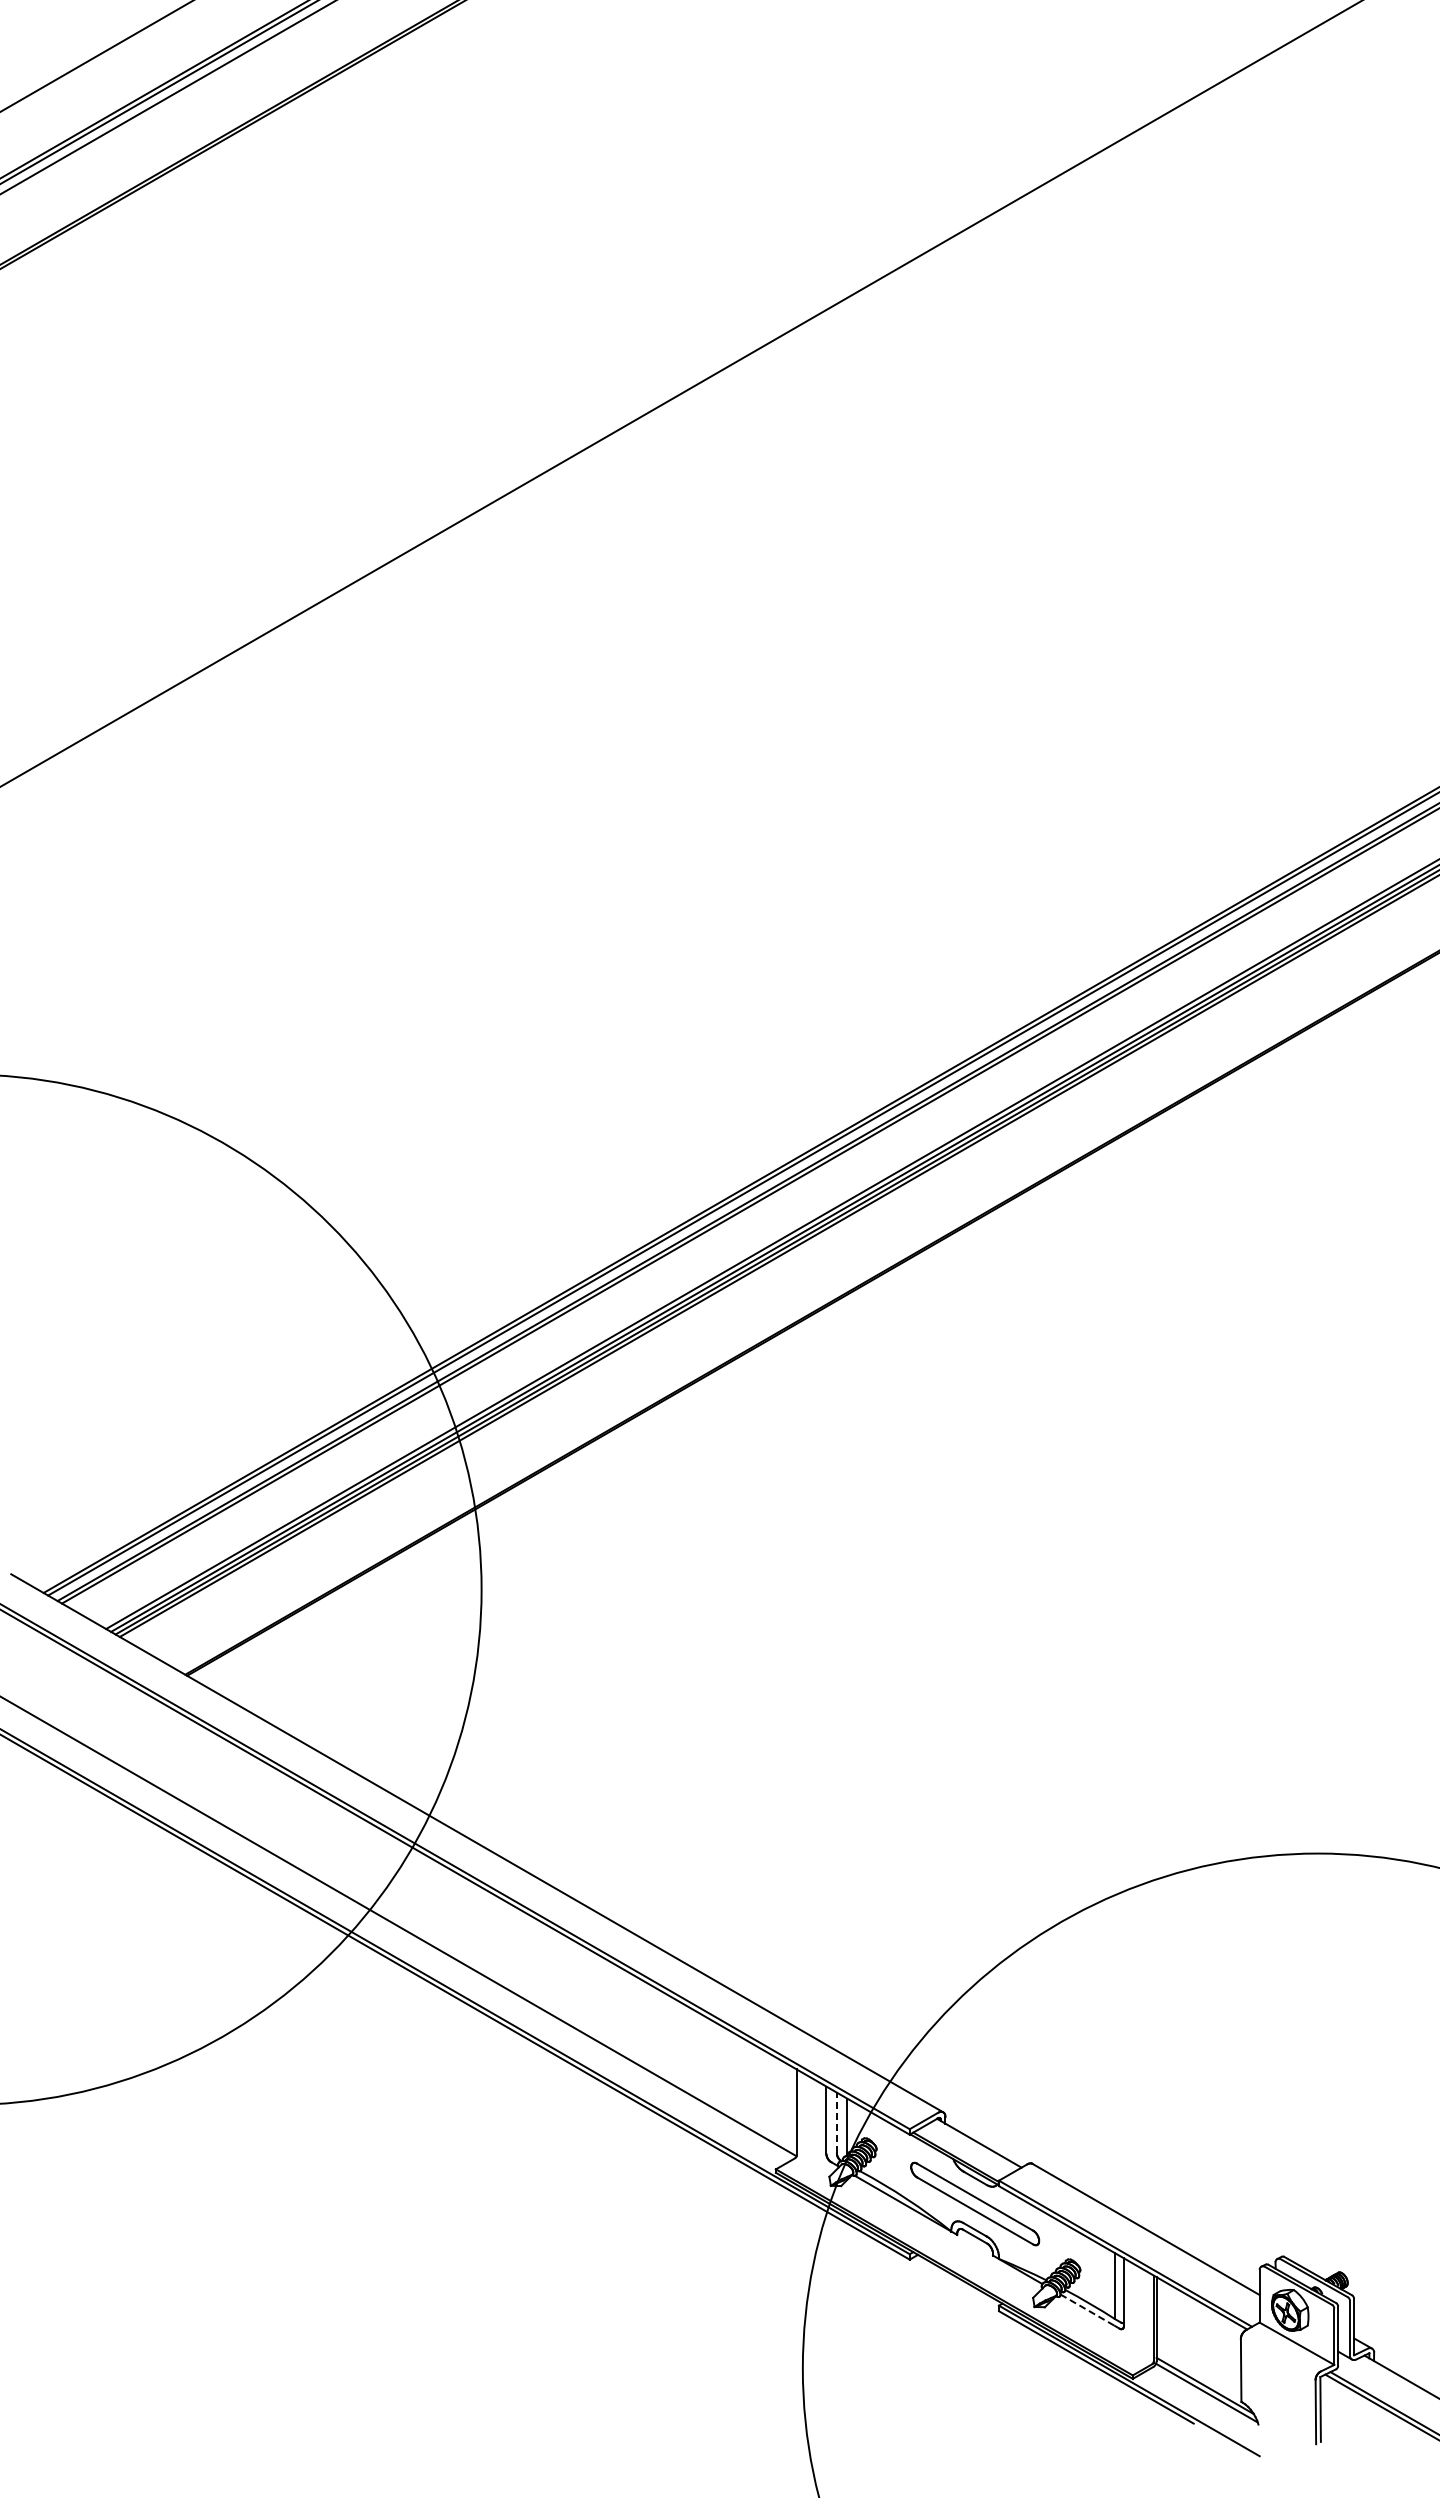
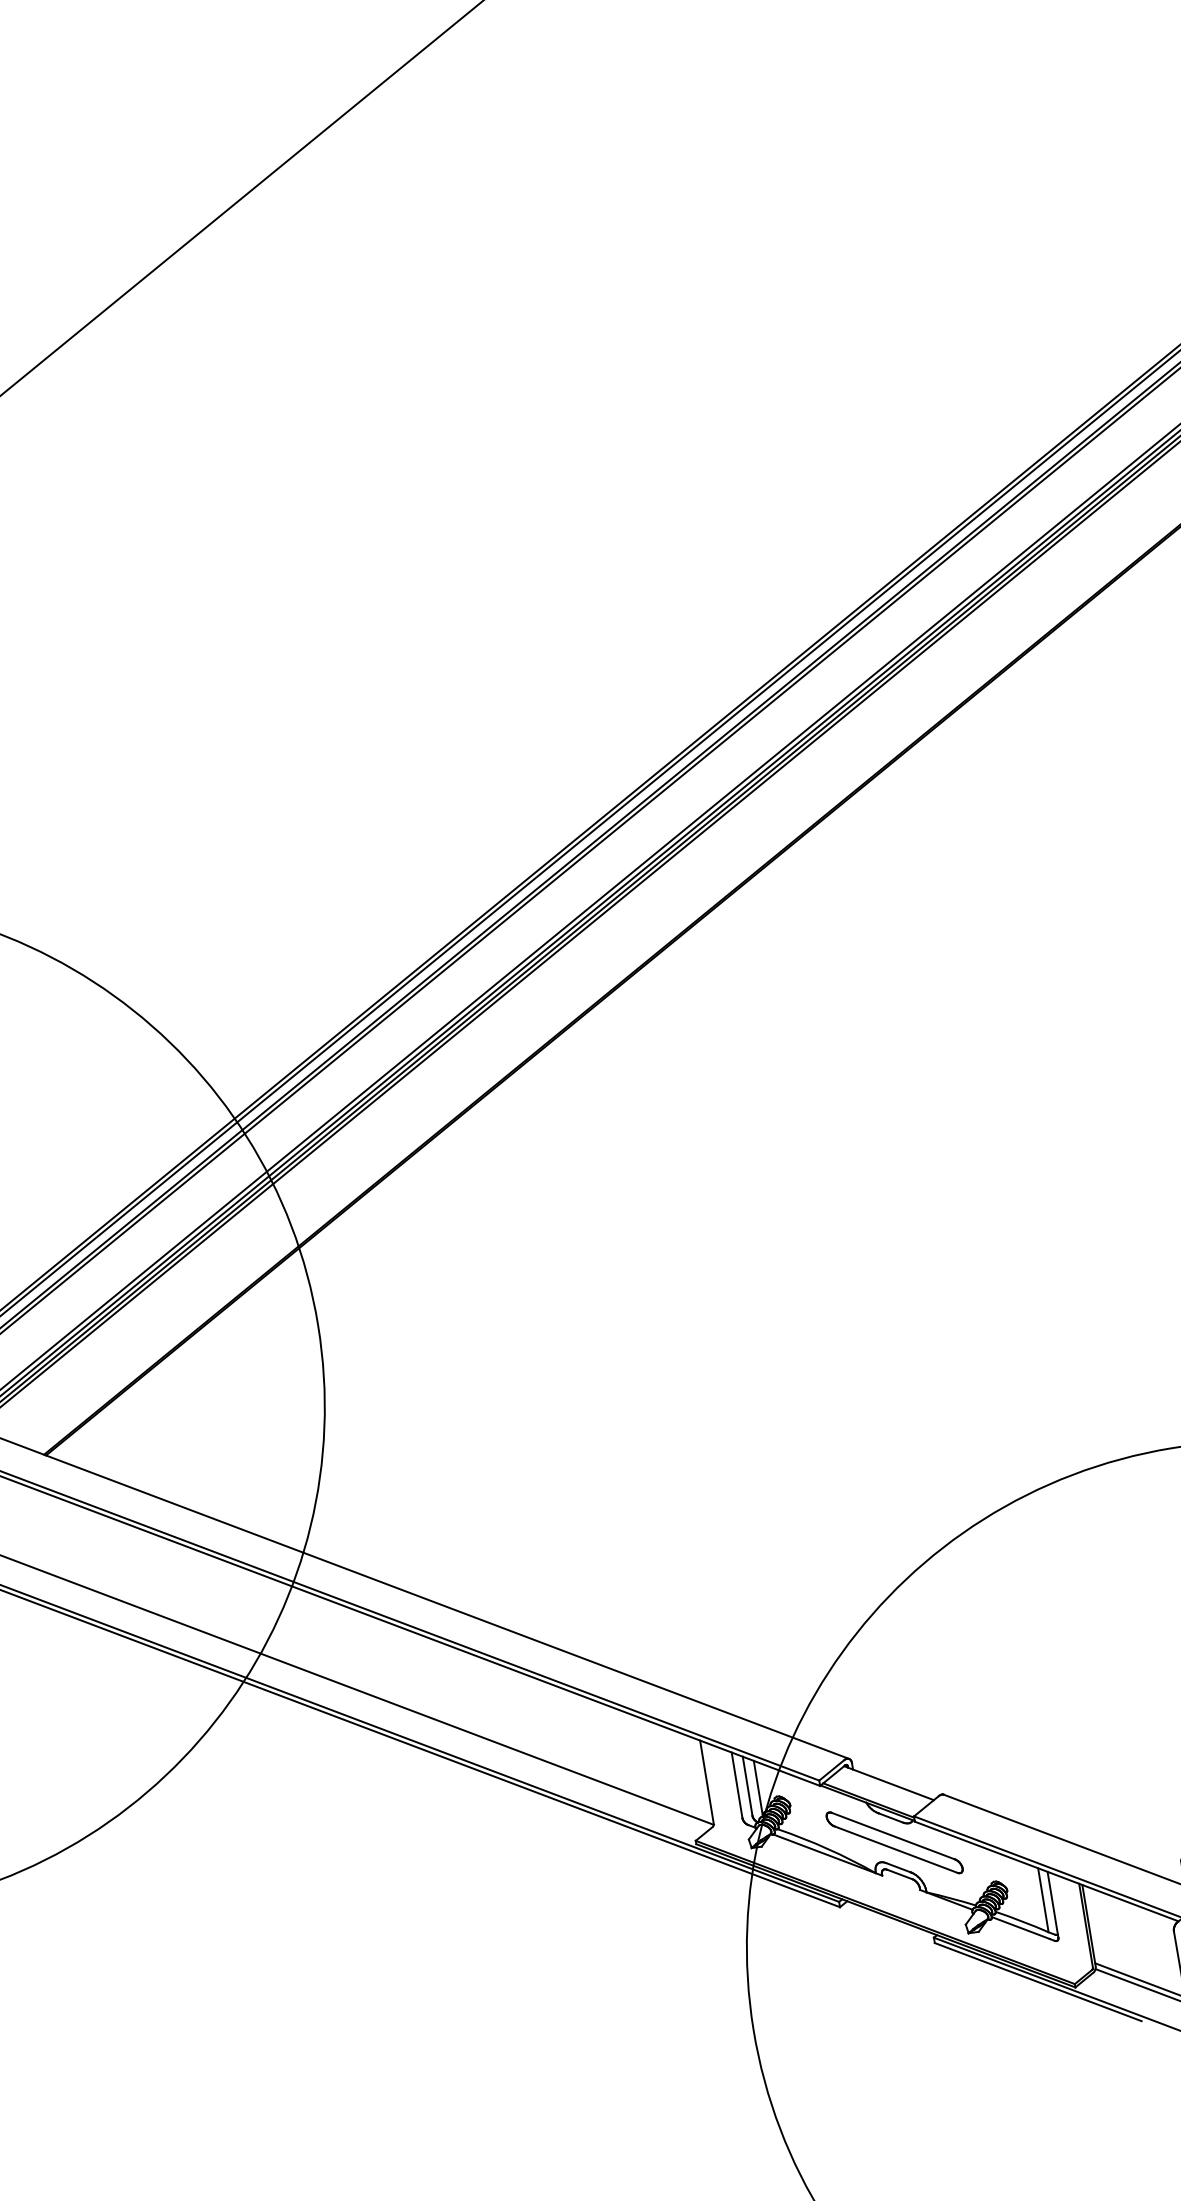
line: (836, 2122) -> (747, 1785), dashed -> solid
line: (1087, 2310) -> (1020, 1928), dashed -> solid

